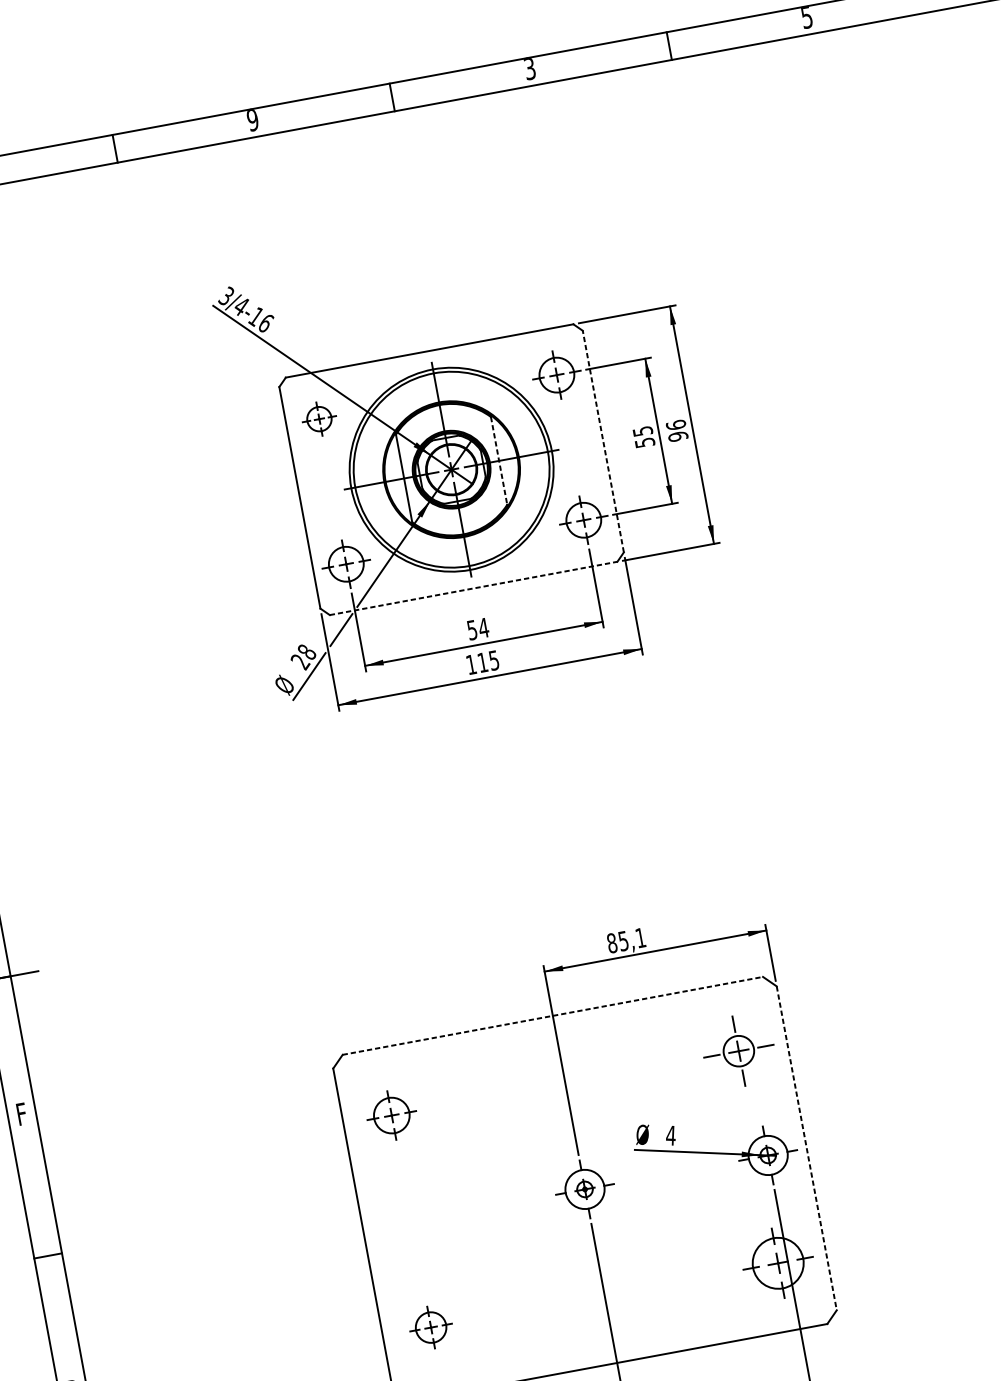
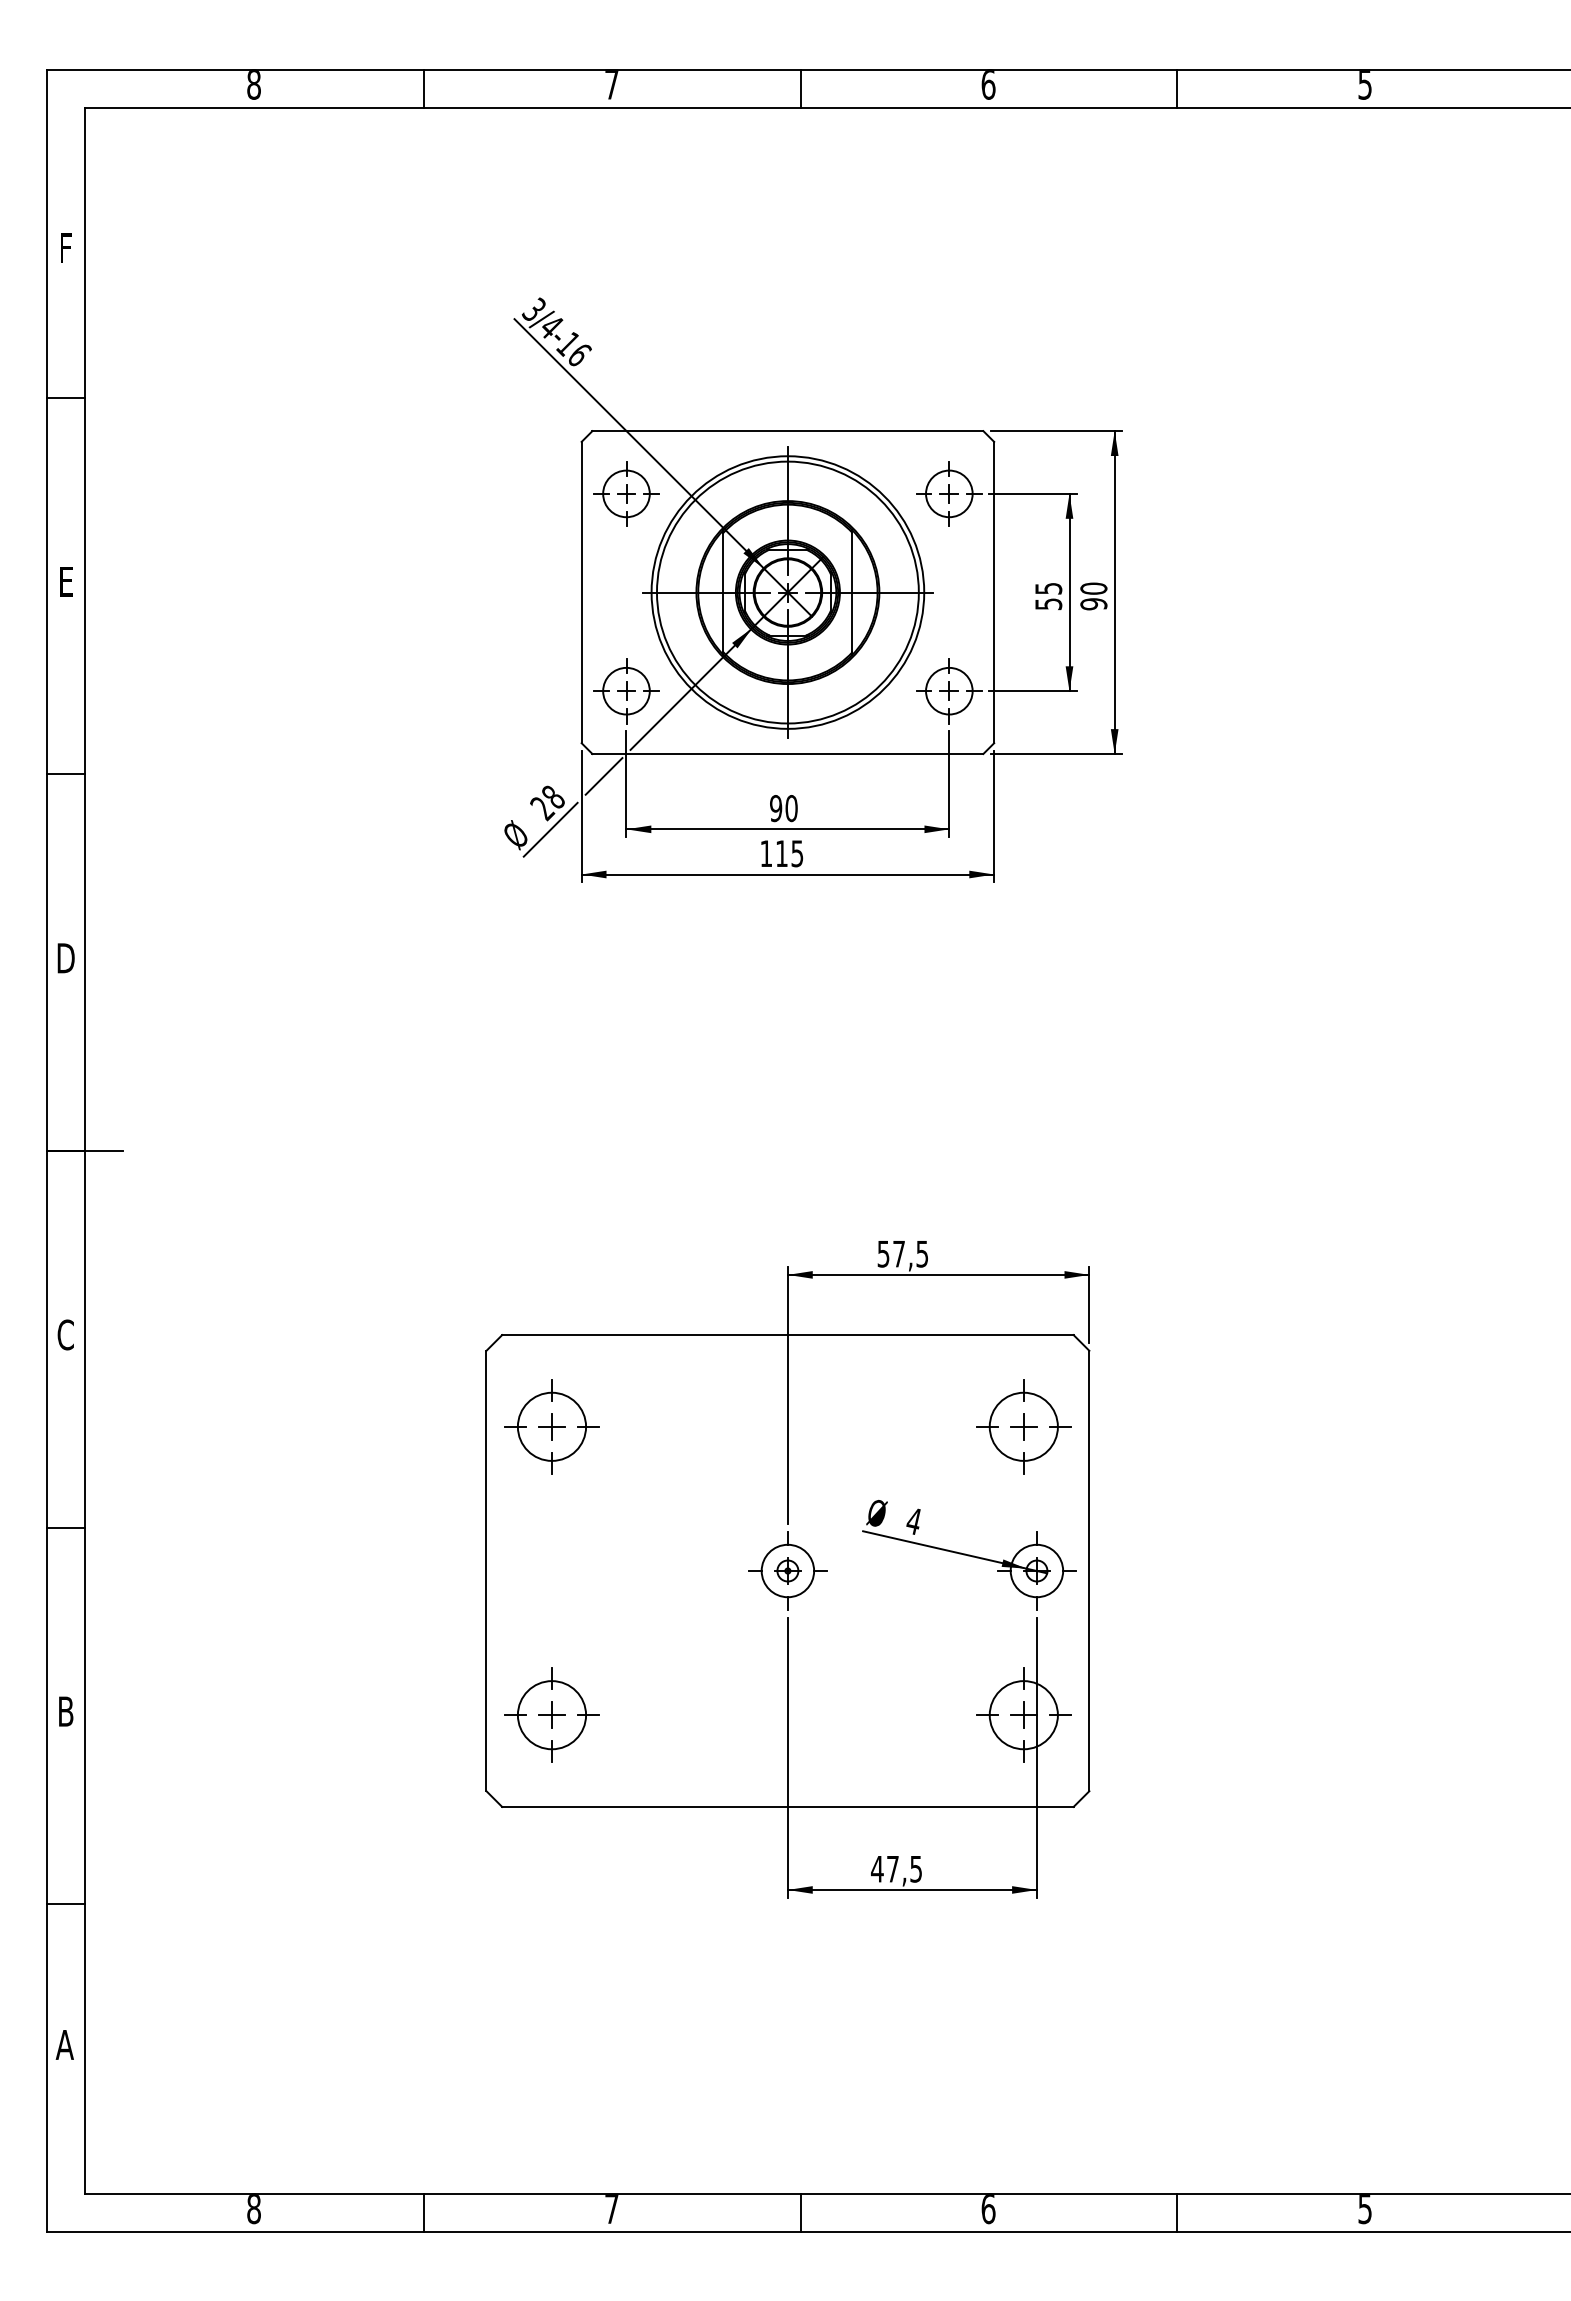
text: (530, 69) -> (988, 85), 3 -> 6
text: (252, 120) -> (611, 85), 9 -> 7
part: (319, 418) -> (626, 493), size x1.43
text: (675, 425) -> (1093, 588), 96 -> 90
line: (603, 441) -> (994, 592), dashed -> solid
line: (499, 460) -> (852, 592), dashed -> solid
line: (473, 588) -> (788, 753), dashed -> solid
text: (477, 629) -> (783, 808), 54 -> 90
text: (626, 940) -> (902, 1253), 85,1 -> 57,5
line: (552, 1016) -> (787, 1335), dashed -> solid
circle: (738, 1051) -> (1023, 1426), size x1.67
text: (21, 1113) -> (65, 1334), F -> C
part: (391, 1115) -> (551, 1426), size x1.43
line: (806, 1148) -> (1089, 1571), dashed -> solid
part: (430, 1327) -> (551, 1714), size x1.67

